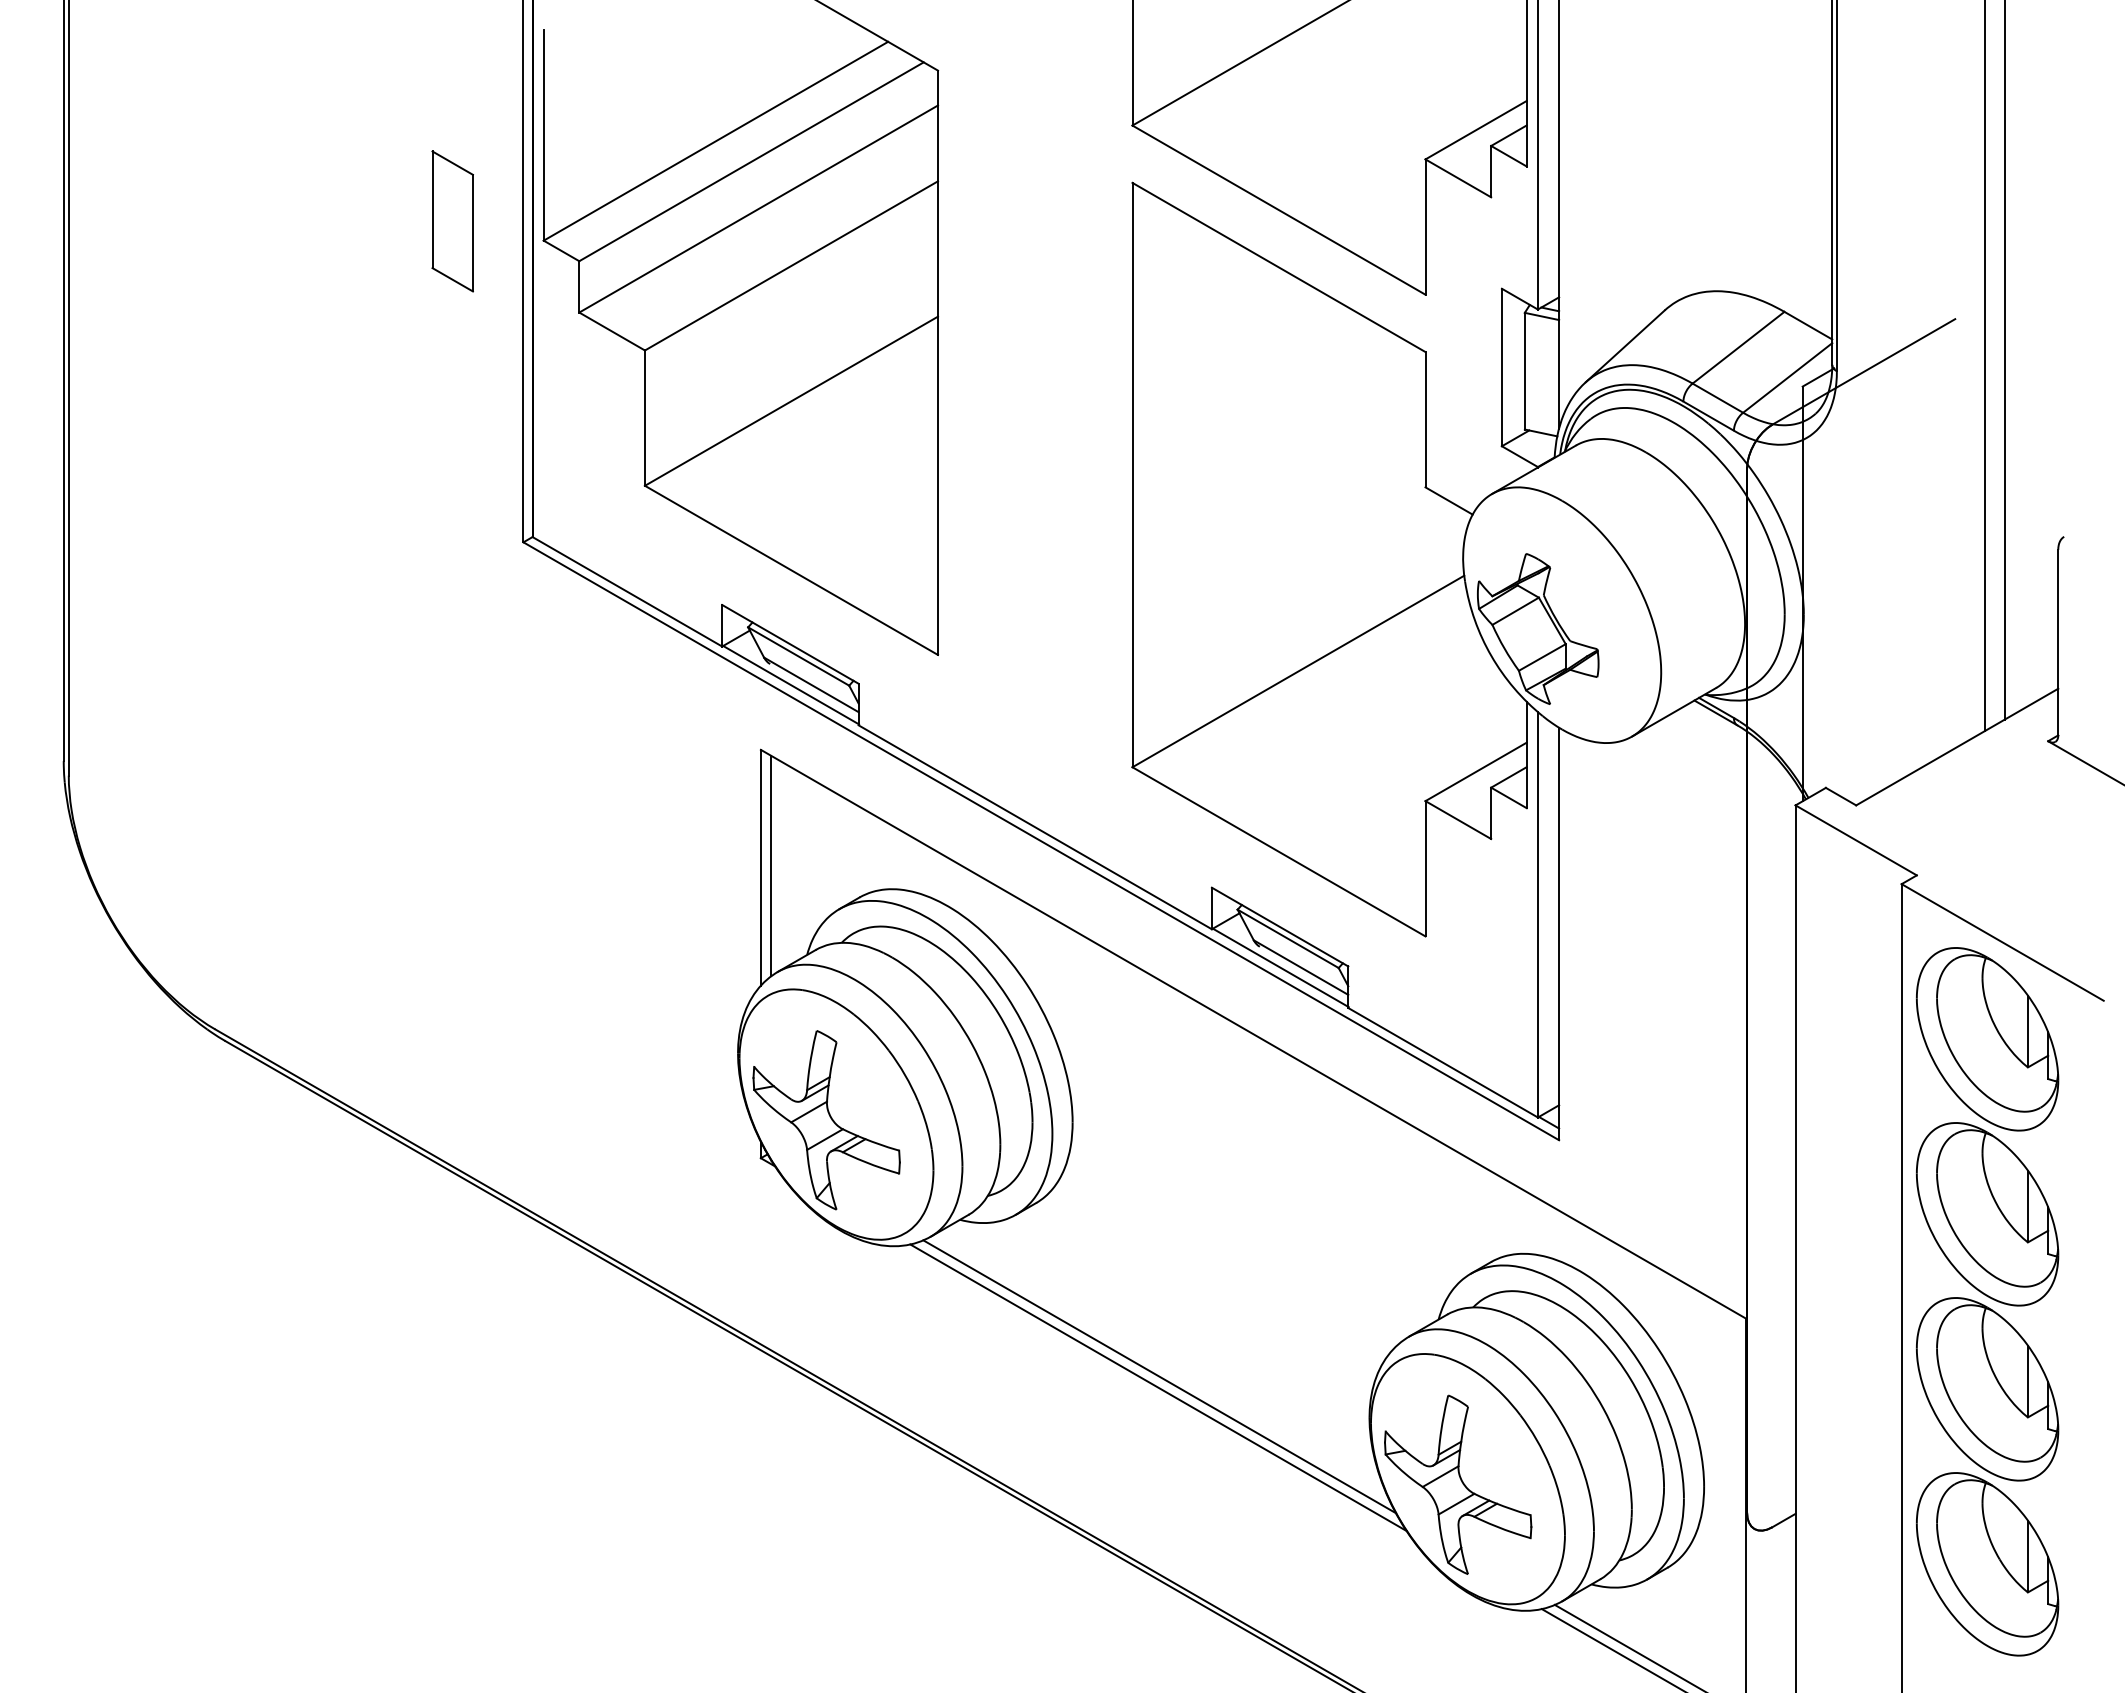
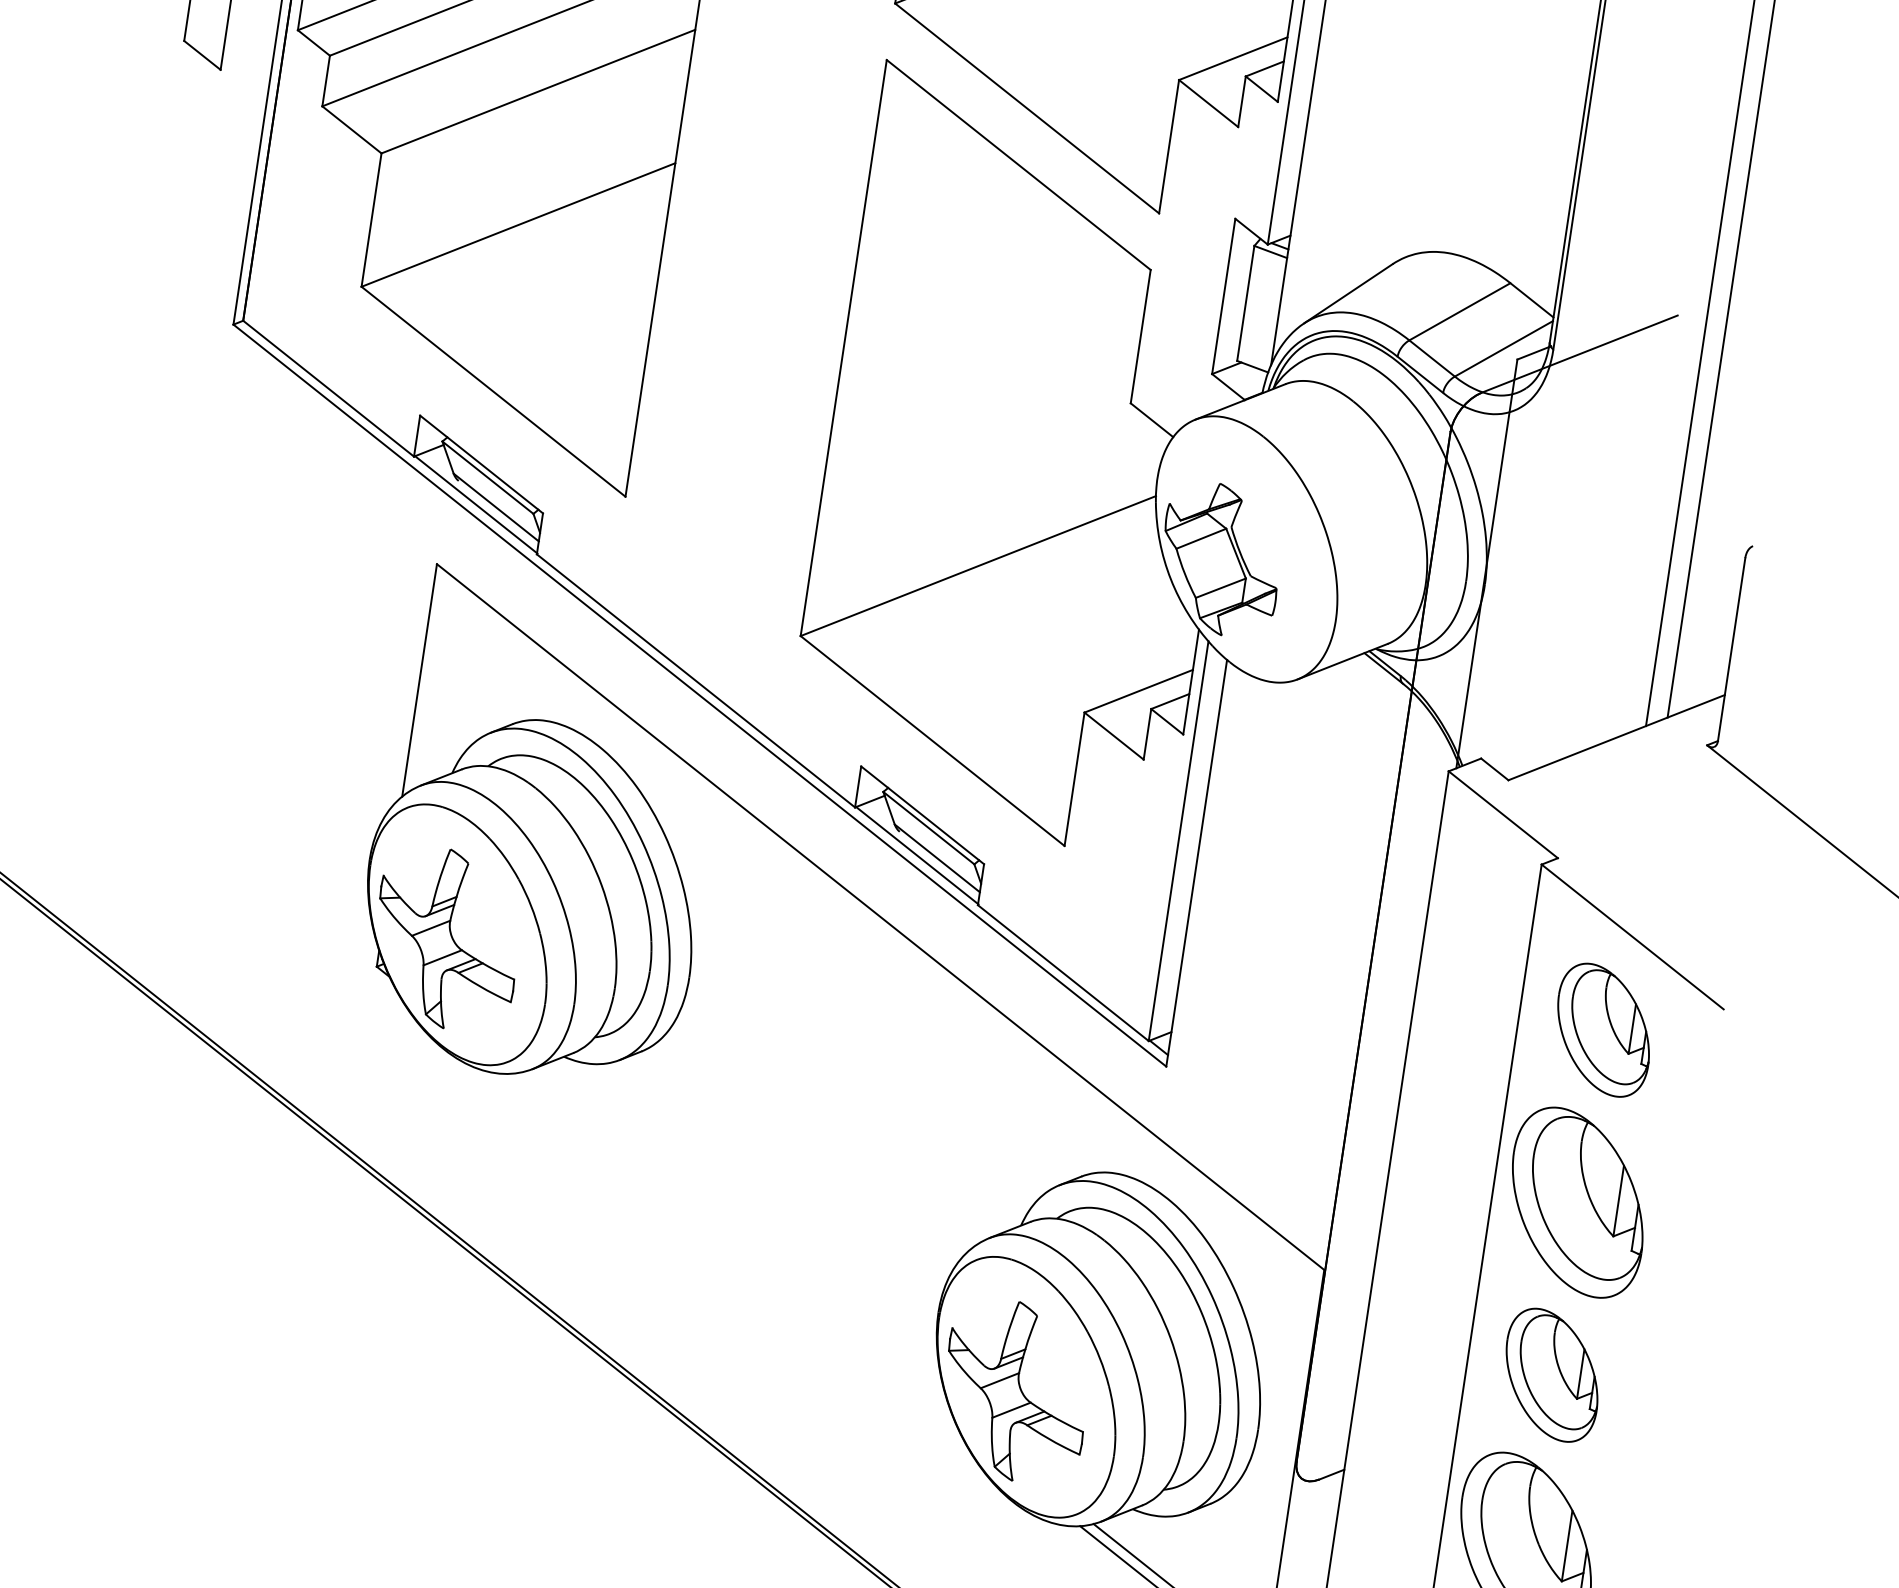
line: (771, 865) -> (430, 679), removed
part: (1987, 1039) -> (1603, 1030), size x0.7
line: (1159, 1376) -> (737, 1240), removed
line: (1158, 1387) -> (734, 1251), removed
part: (1987, 1389) -> (1551, 1375), size x0.7

